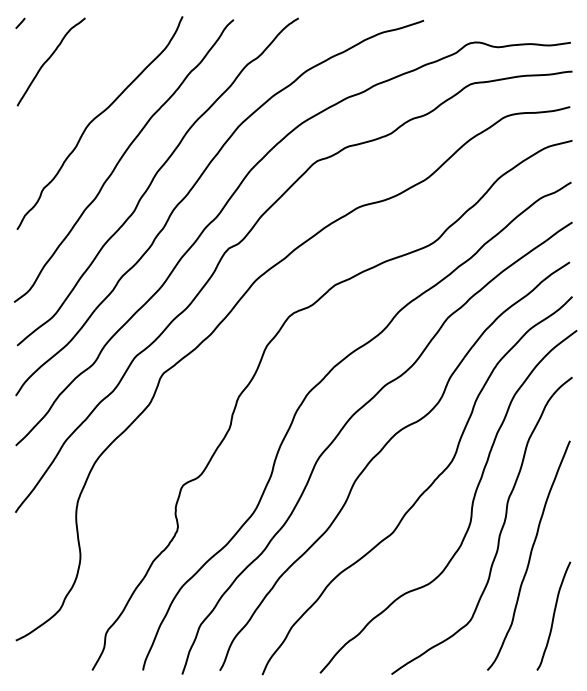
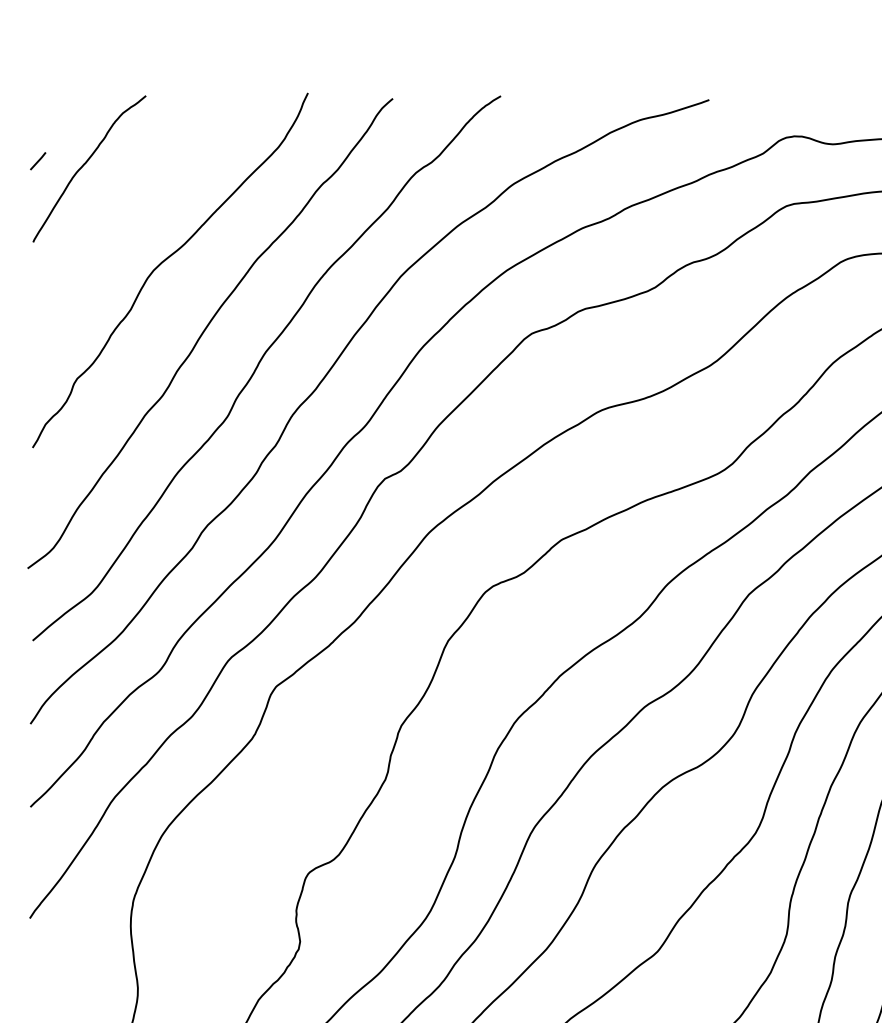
line: (20, 22) -> (38, 159), moved

